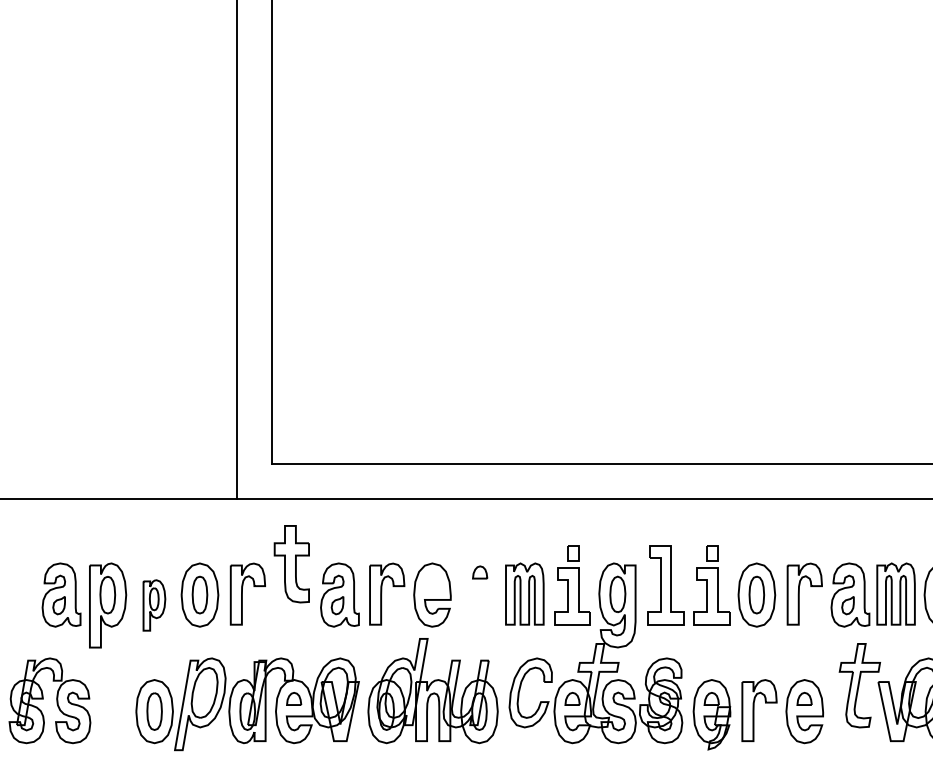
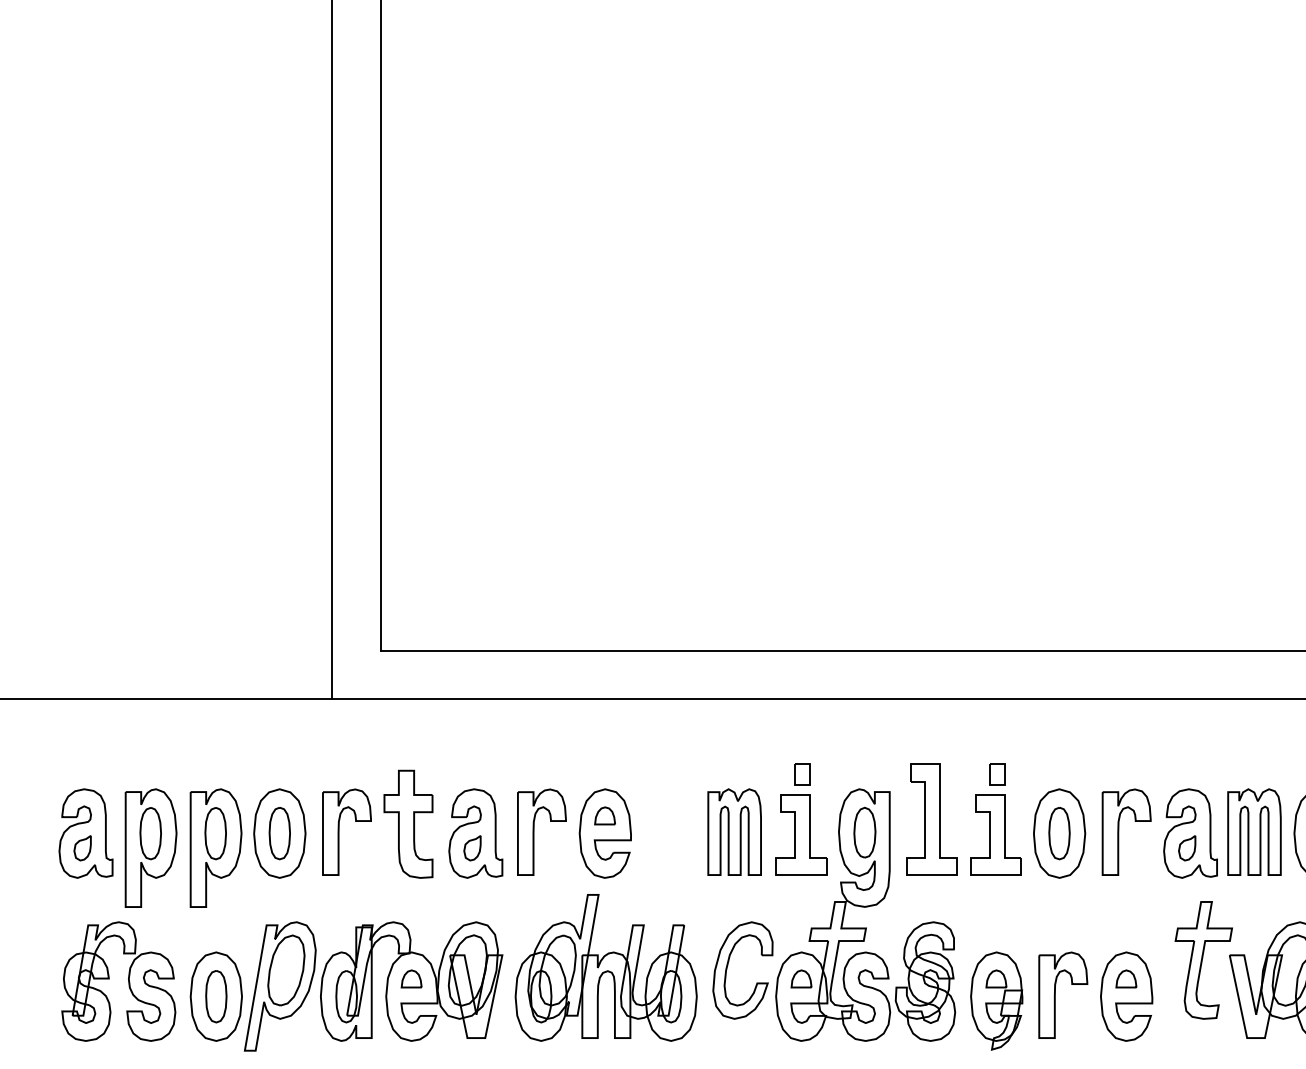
part: (291, 563) -> (408, 823), moved
part: (479, 572) -> (604, 815), moved
part: (154, 605) -> (215, 847), size x1.67
part: (43, 699) -> (109, 979), moved

